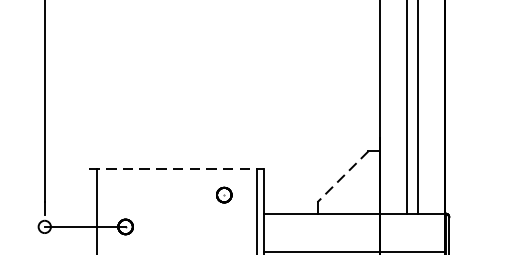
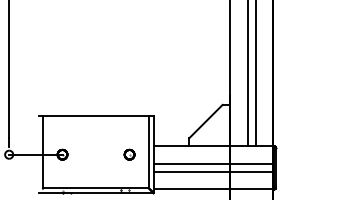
line: (177, 168) -> (96, 116), dashed -> solid
line: (342, 176) -> (205, 121), dashed -> solid
part: (224, 194) -> (129, 154), moved
line: (354, 240) -> (213, 163), added

